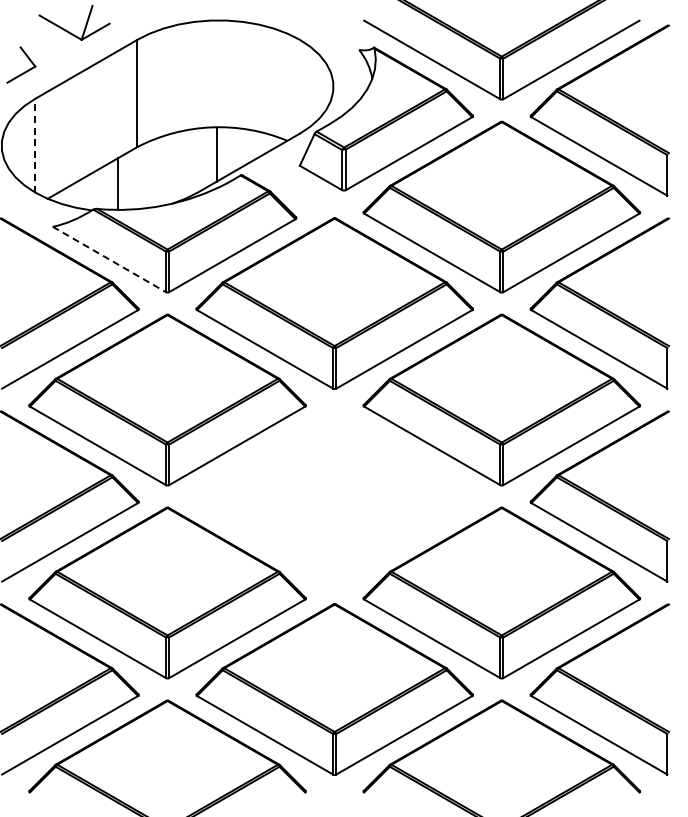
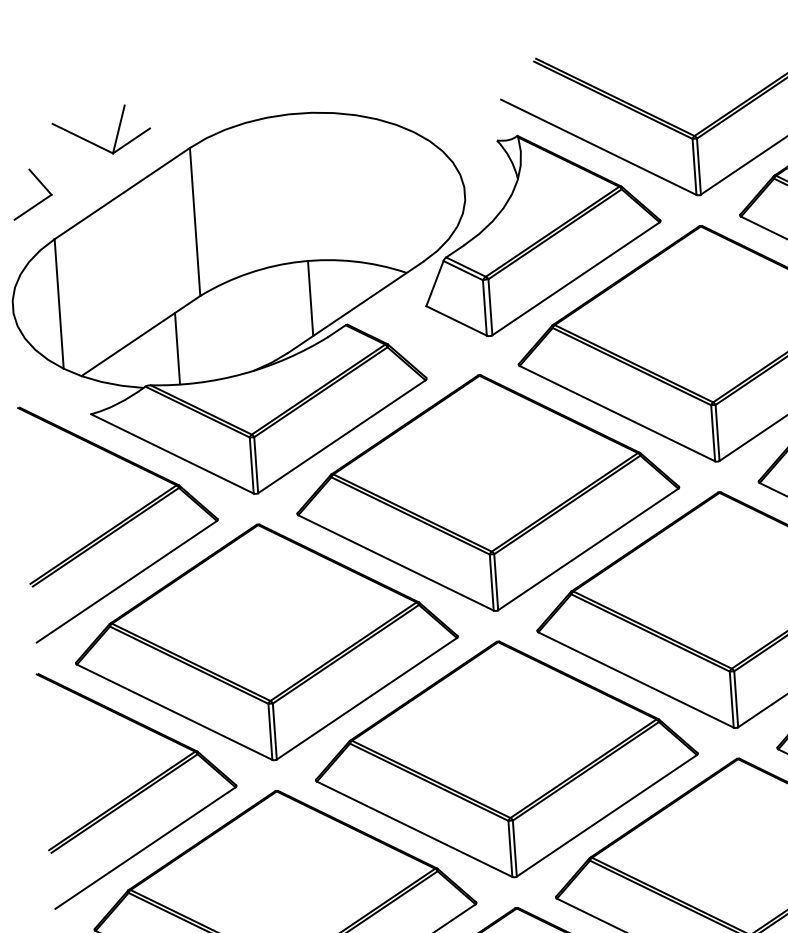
line: (35, 145) -> (59, 303), dashed -> solid
line: (109, 259) -> (172, 453), dashed -> solid
part: (334, 496) -> (506, 759), added

